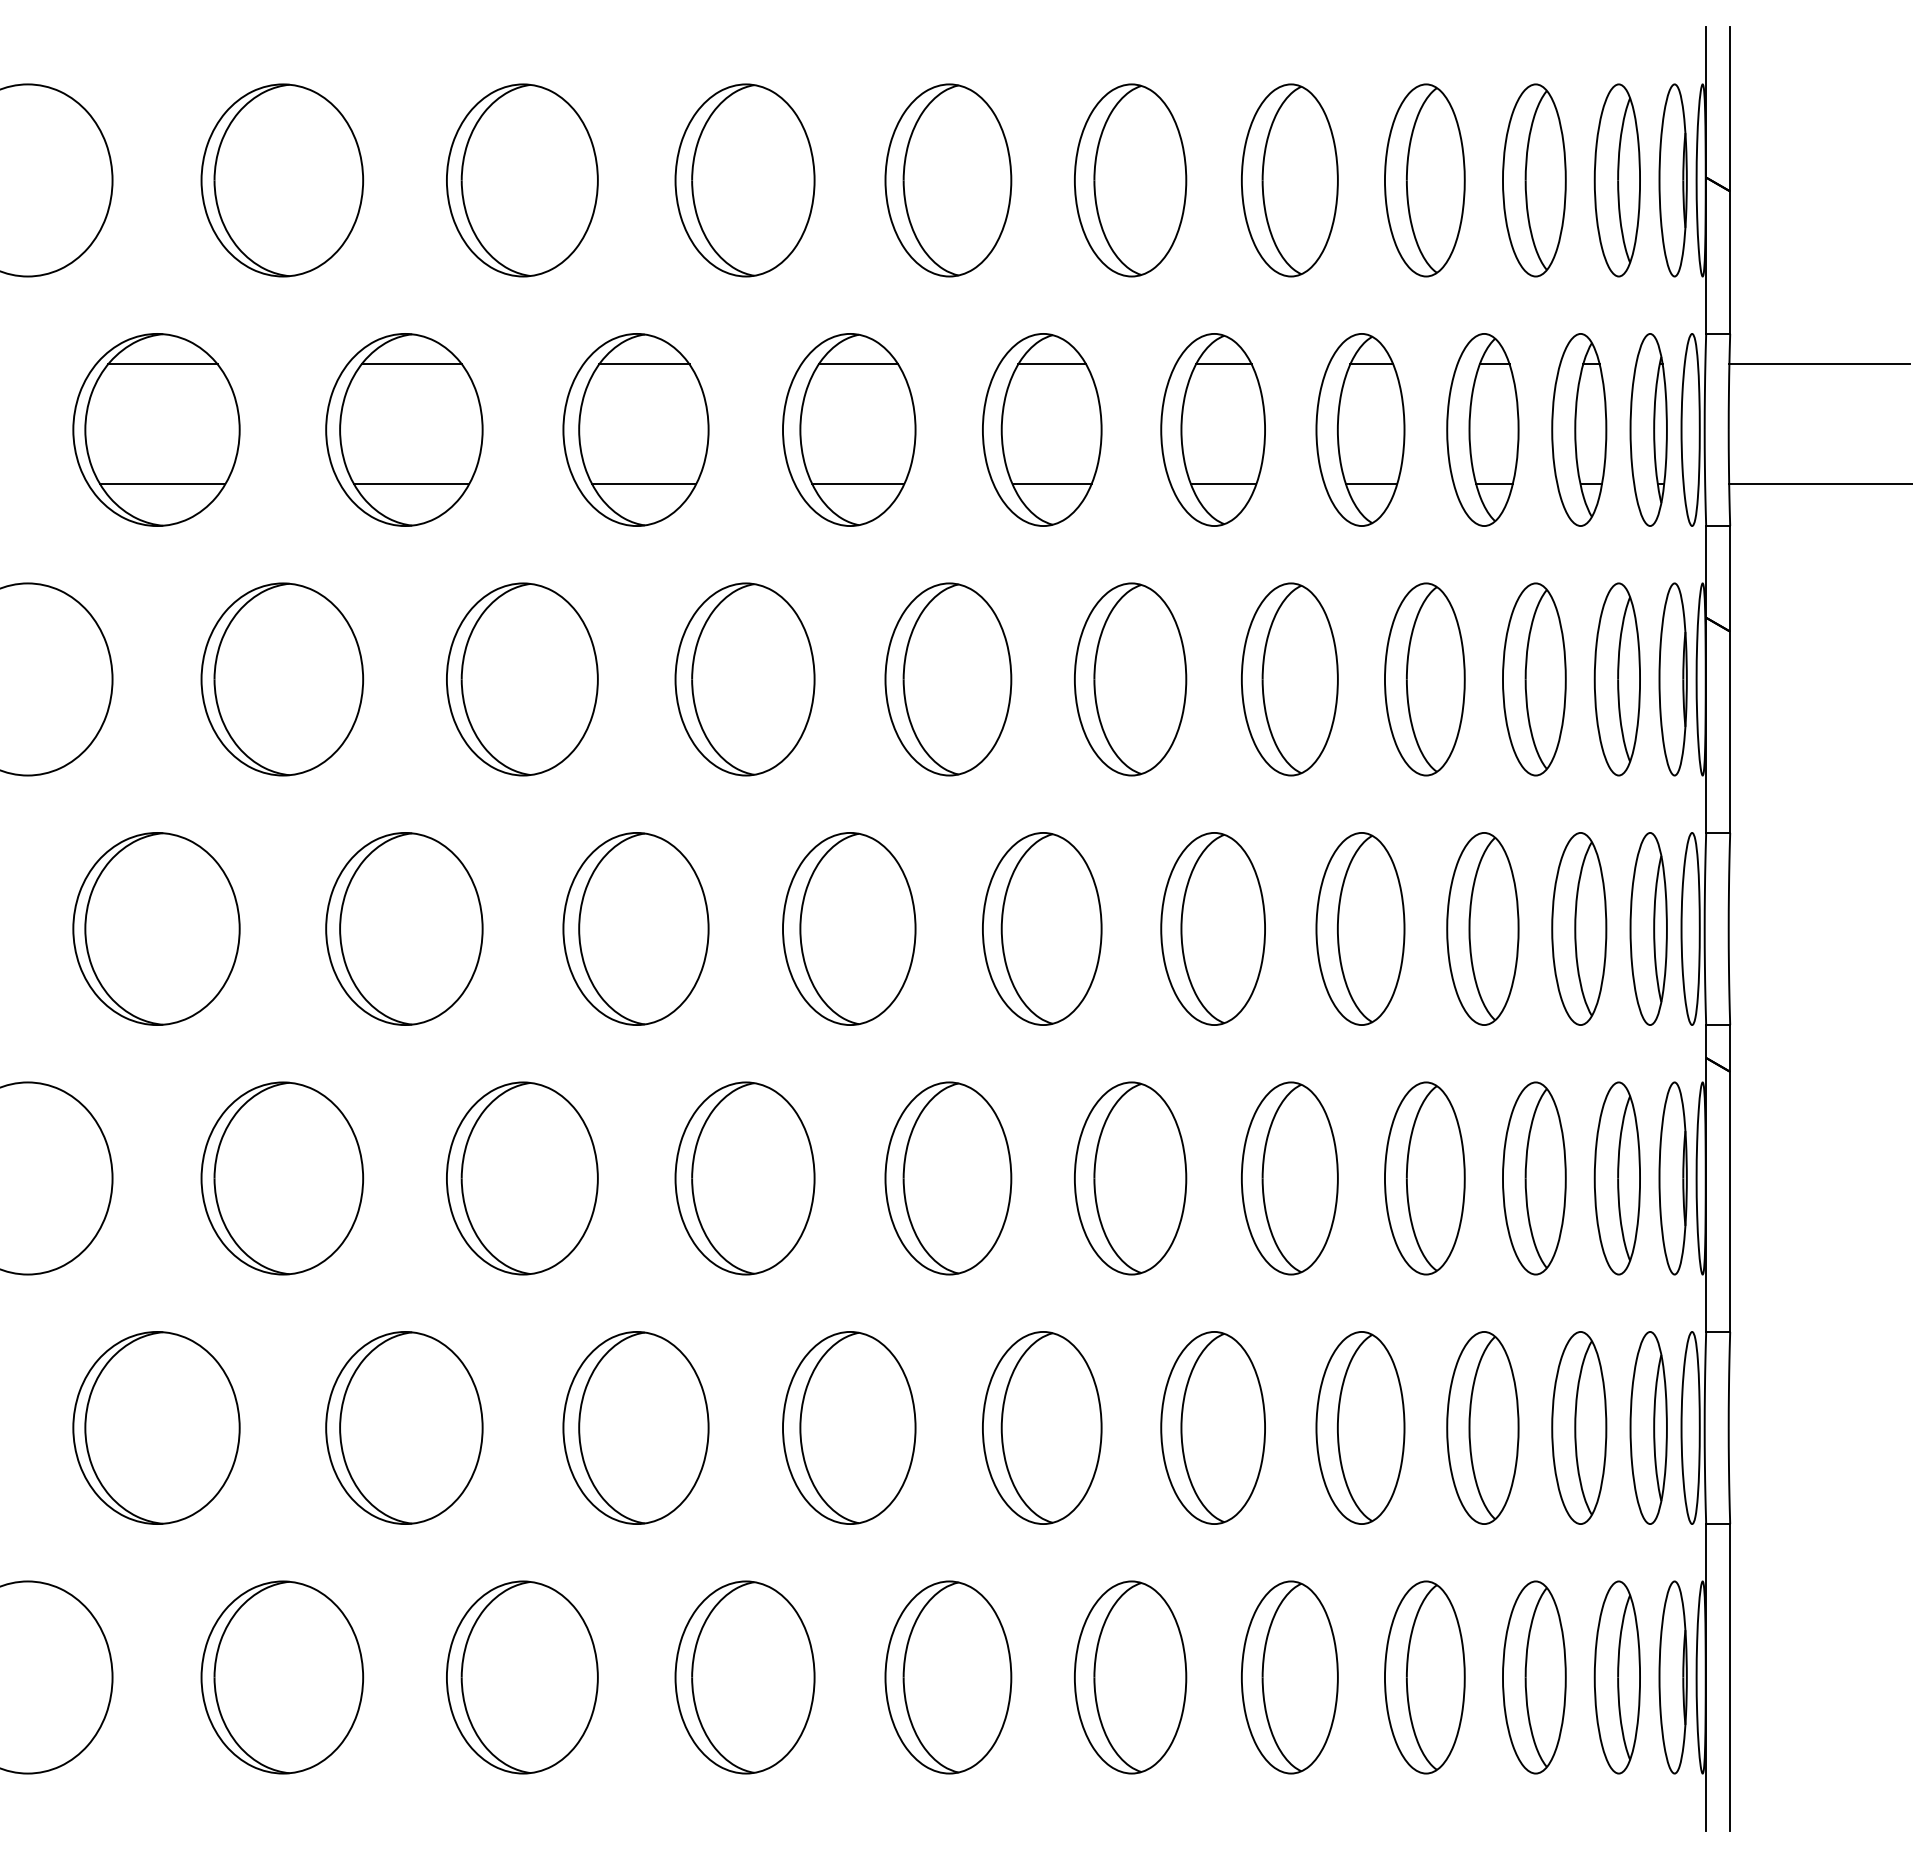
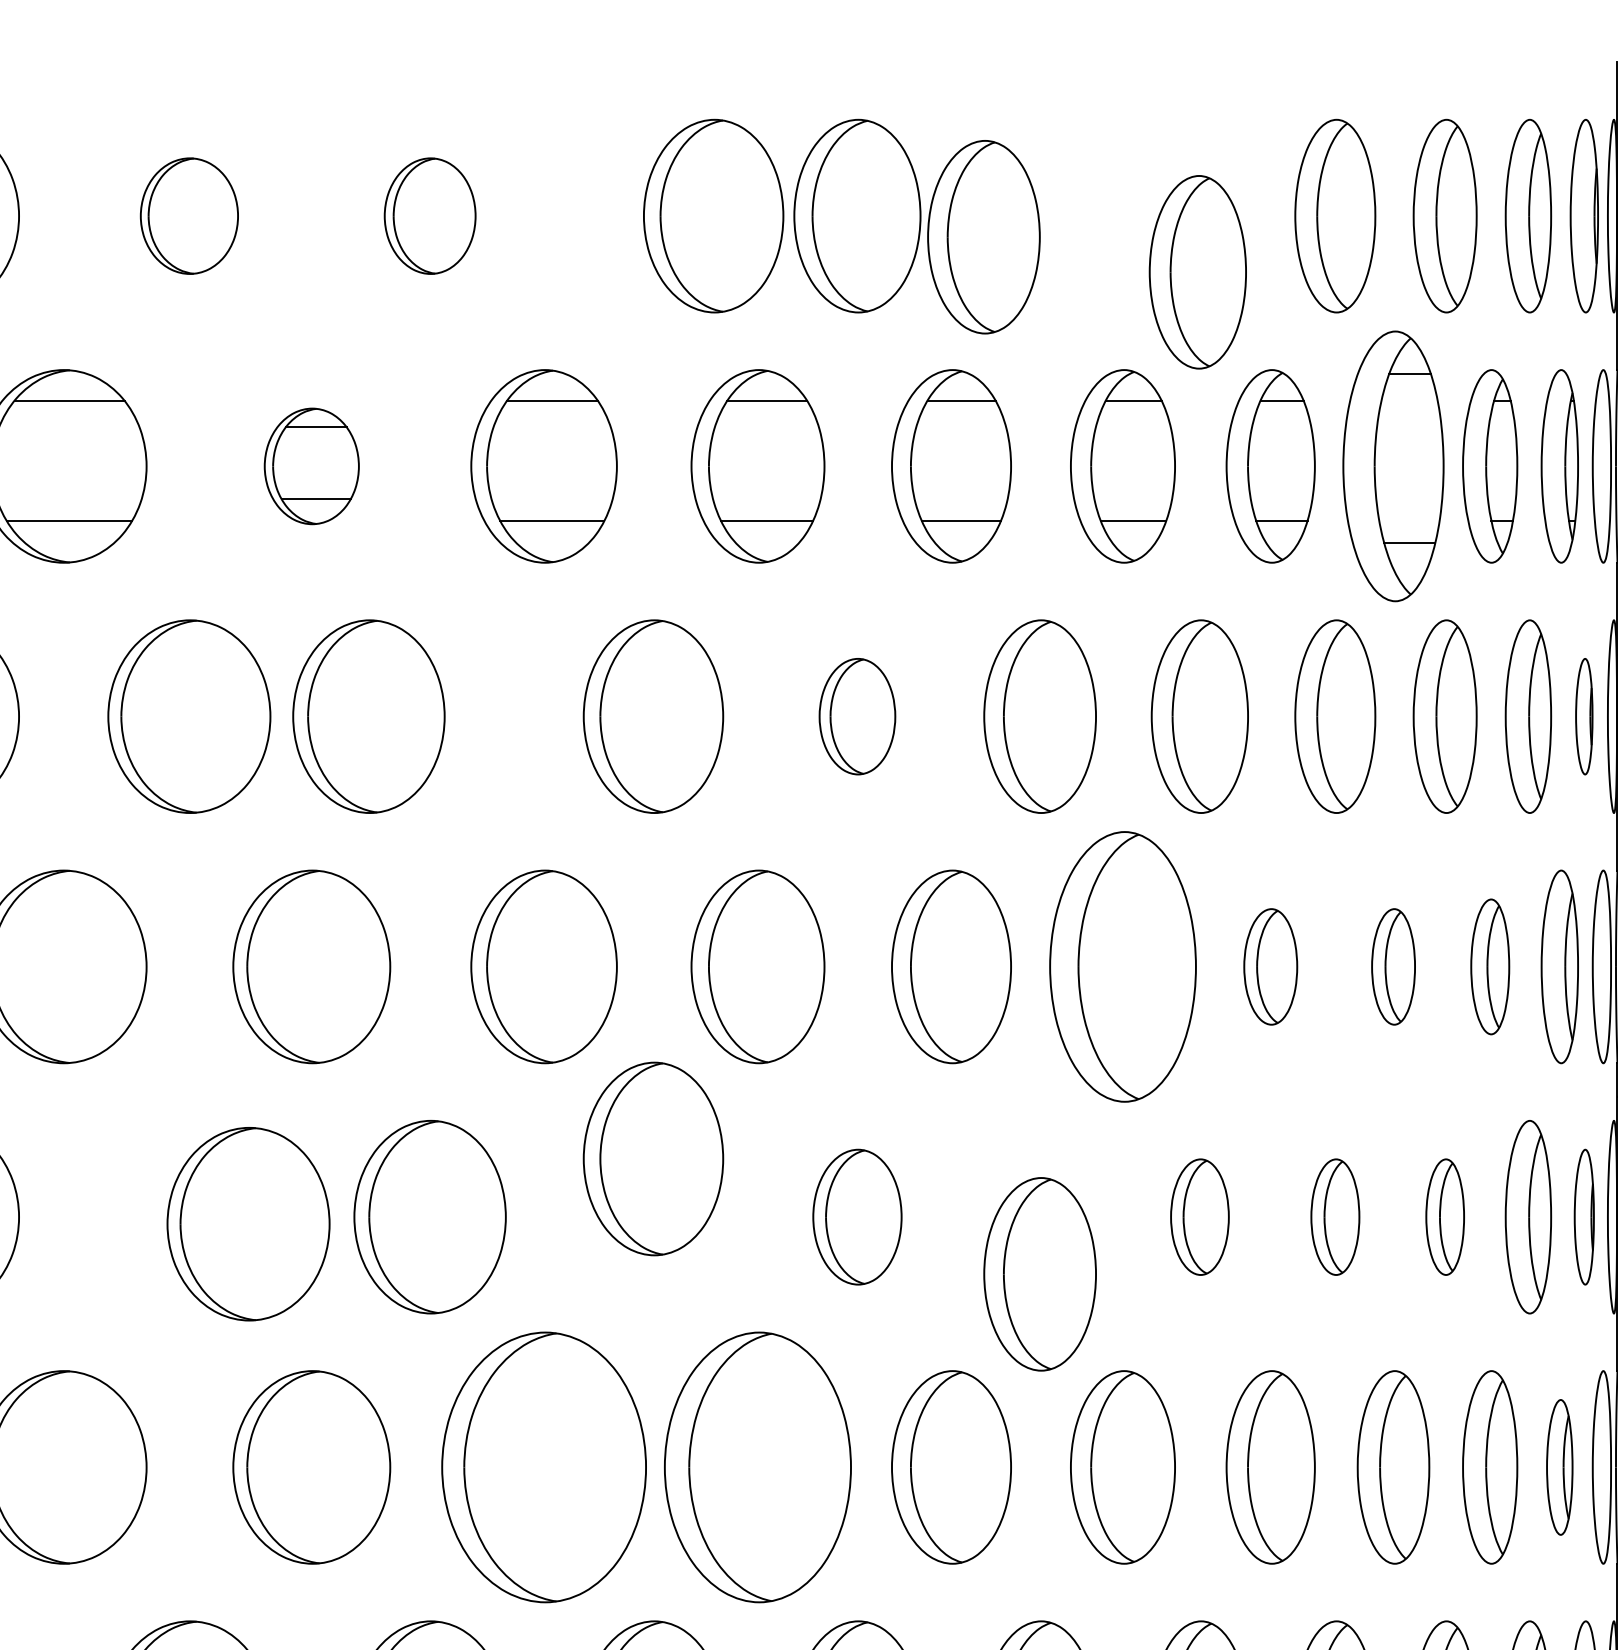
part: (282, 180) -> (189, 216), size x0.6
part: (522, 180) -> (430, 216), size x0.6
part: (744, 180) -> (713, 216), moved
part: (1130, 180) -> (983, 237), moved
part: (1289, 180) -> (1197, 272), moved
part: (404, 429) -> (311, 465), size x0.6
part: (1482, 429) -> (1393, 465), size x1.4
part: (522, 679) -> (369, 716), moved
part: (948, 679) -> (857, 716), size x0.6
part: (1672, 679) -> (1583, 716), size x0.6
part: (1212, 928) -> (1122, 966), size x1.4
part: (1360, 928) -> (1270, 966), size x0.6
part: (1482, 928) -> (1393, 966), size x0.6
part: (1579, 928) -> (1490, 966), size x0.7
part: (282, 1178) -> (248, 1224), moved
part: (744, 1178) -> (652, 1159), moved
part: (948, 1178) -> (857, 1217), size x0.7
part: (1130, 1178) -> (1040, 1274), moved
part: (1289, 1178) -> (1199, 1217), size x0.6
part: (1424, 1178) -> (1334, 1217), size x0.6
part: (1534, 1178) -> (1445, 1217), size x0.6
part: (1672, 1178) -> (1583, 1217), size x0.7
part: (635, 1427) -> (543, 1466), size x1.4
part: (849, 1427) -> (758, 1466), size x1.4
part: (1648, 1427) -> (1559, 1466), size x0.7

